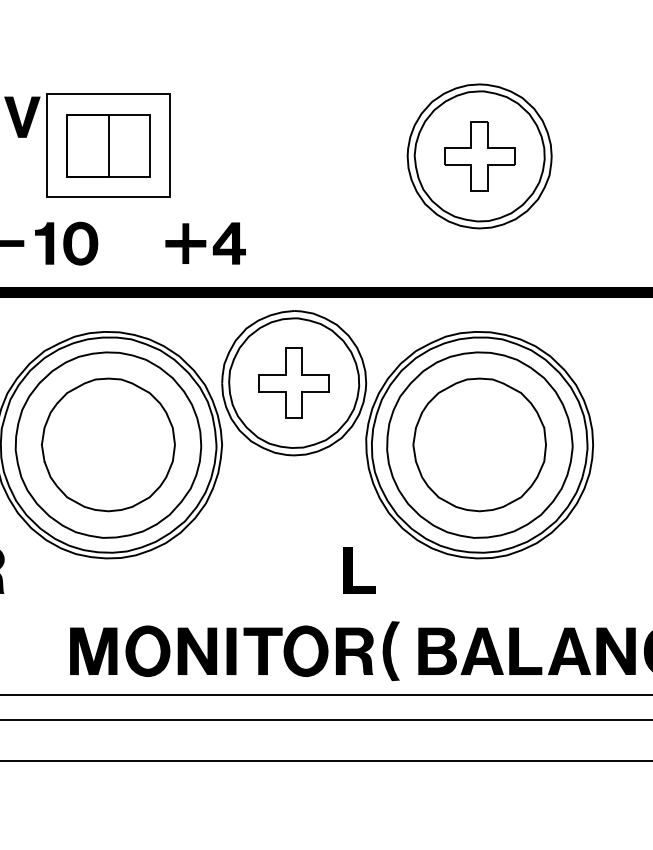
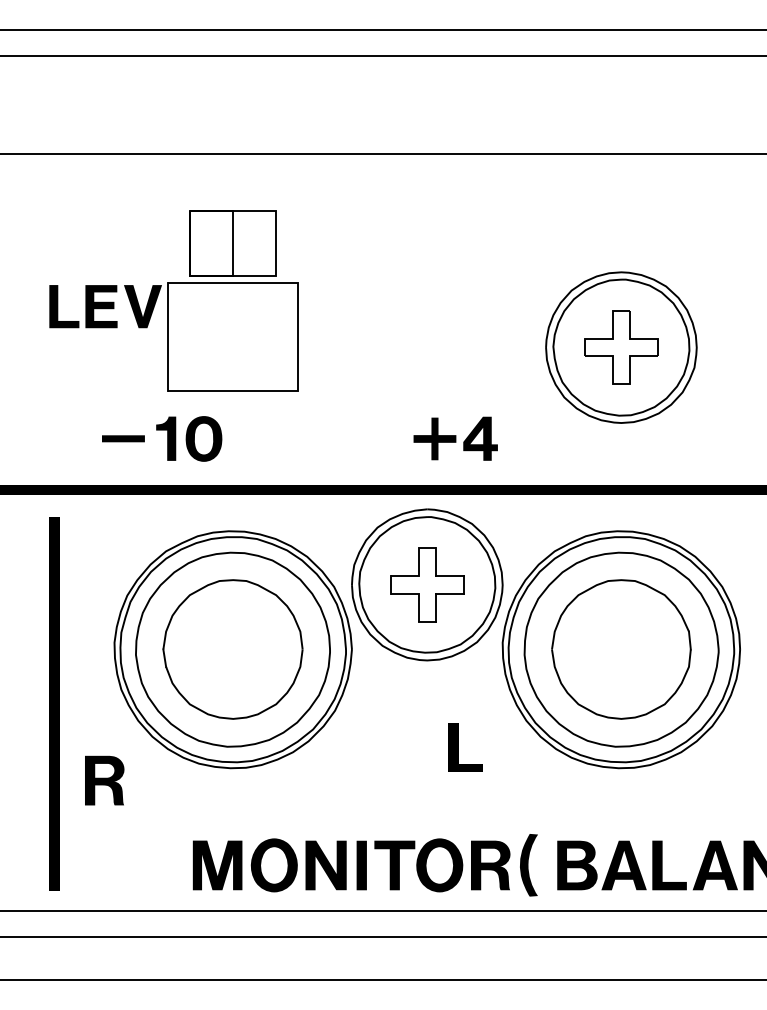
part: (107, 145) -> (232, 243), moved
part: (205, 243) -> (455, 438), moved
part: (352, 570) -> (458, 747), moved

